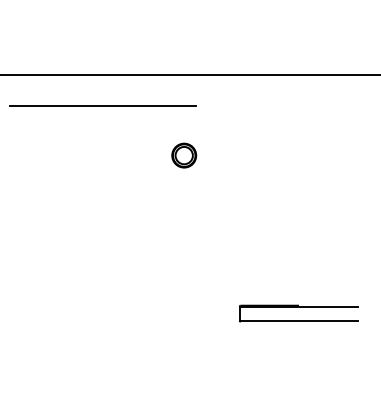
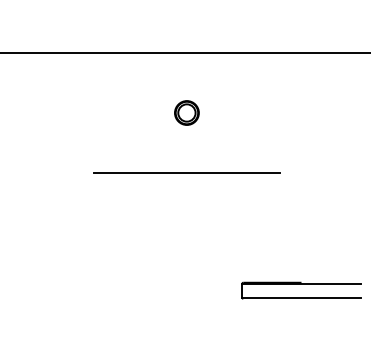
line: (102, 105) -> (186, 172), moved
part: (184, 155) -> (187, 112), moved

